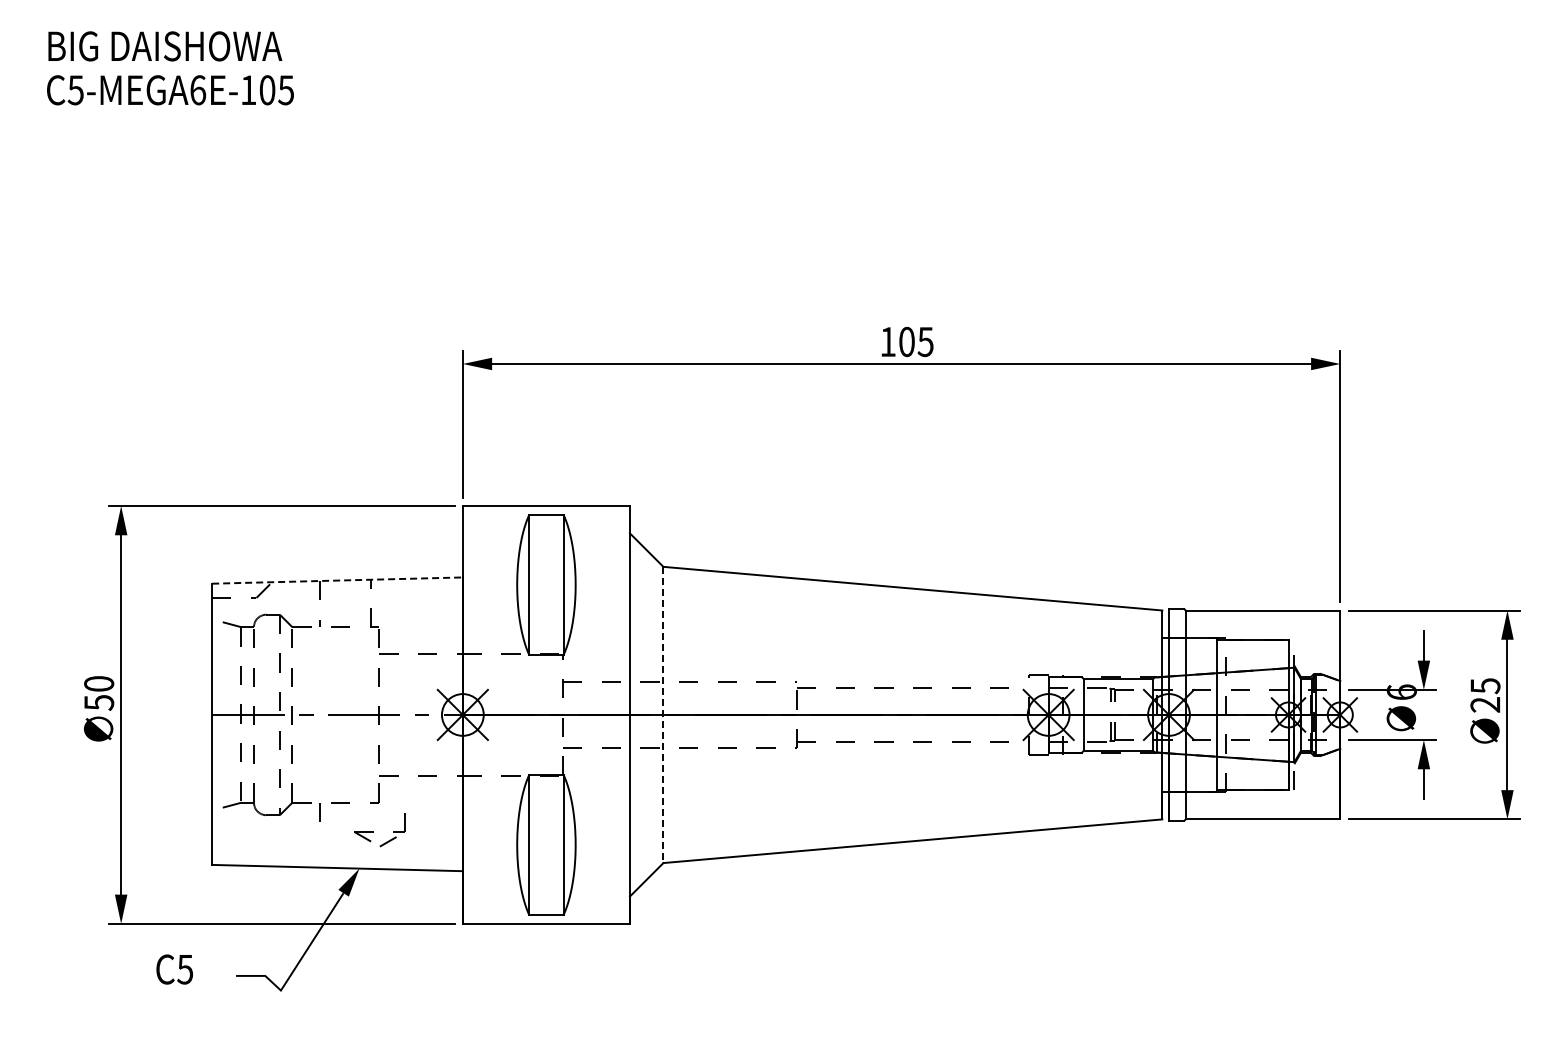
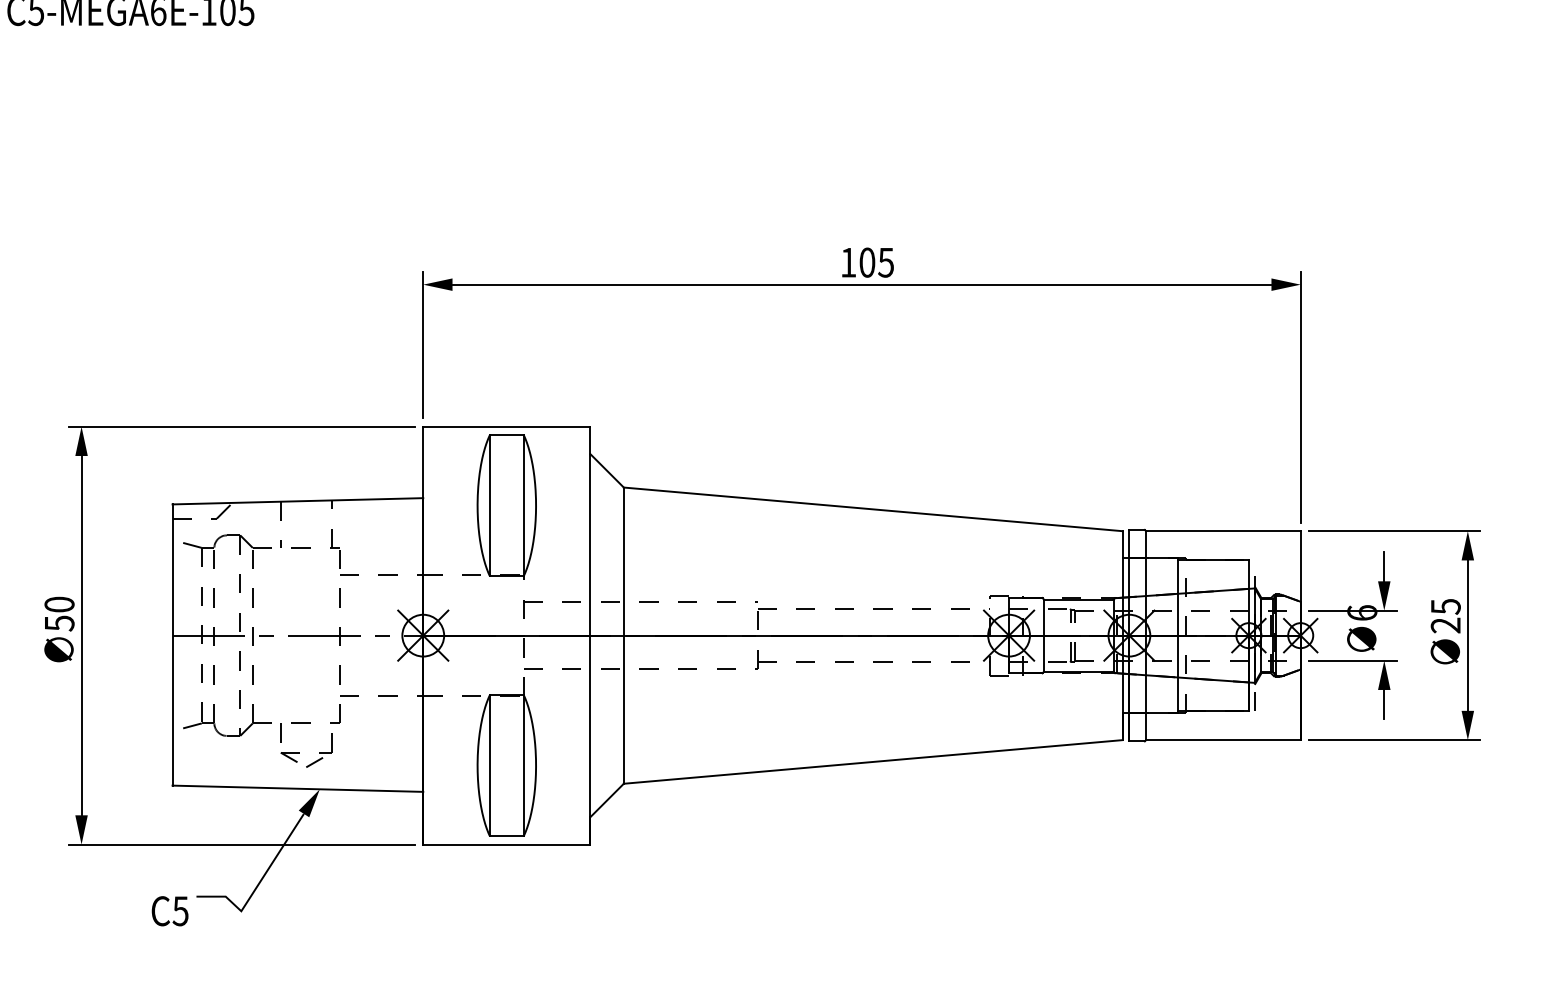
line: (338, 580) -> (298, 501), dashed -> solid
line: (663, 715) -> (623, 636), dashed -> solid
part: (373, 831) -> (299, 752), moved
text: (174, 969) -> (169, 911), moved

